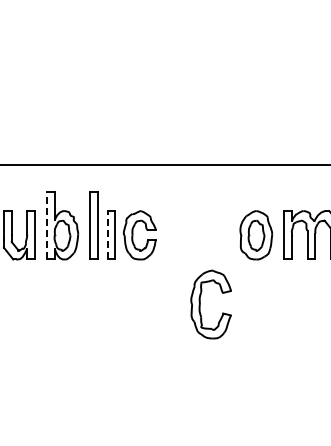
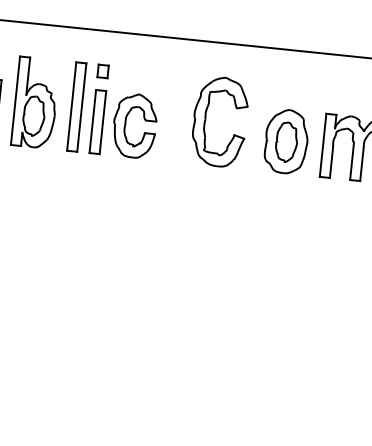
part: (111, 196) -> (103, 71), added
line: (47, 225) -> (15, 100), dashed -> solid
line: (107, 234) -> (92, 120), dashed -> solid
part: (200, 304) -> (206, 120), moved

